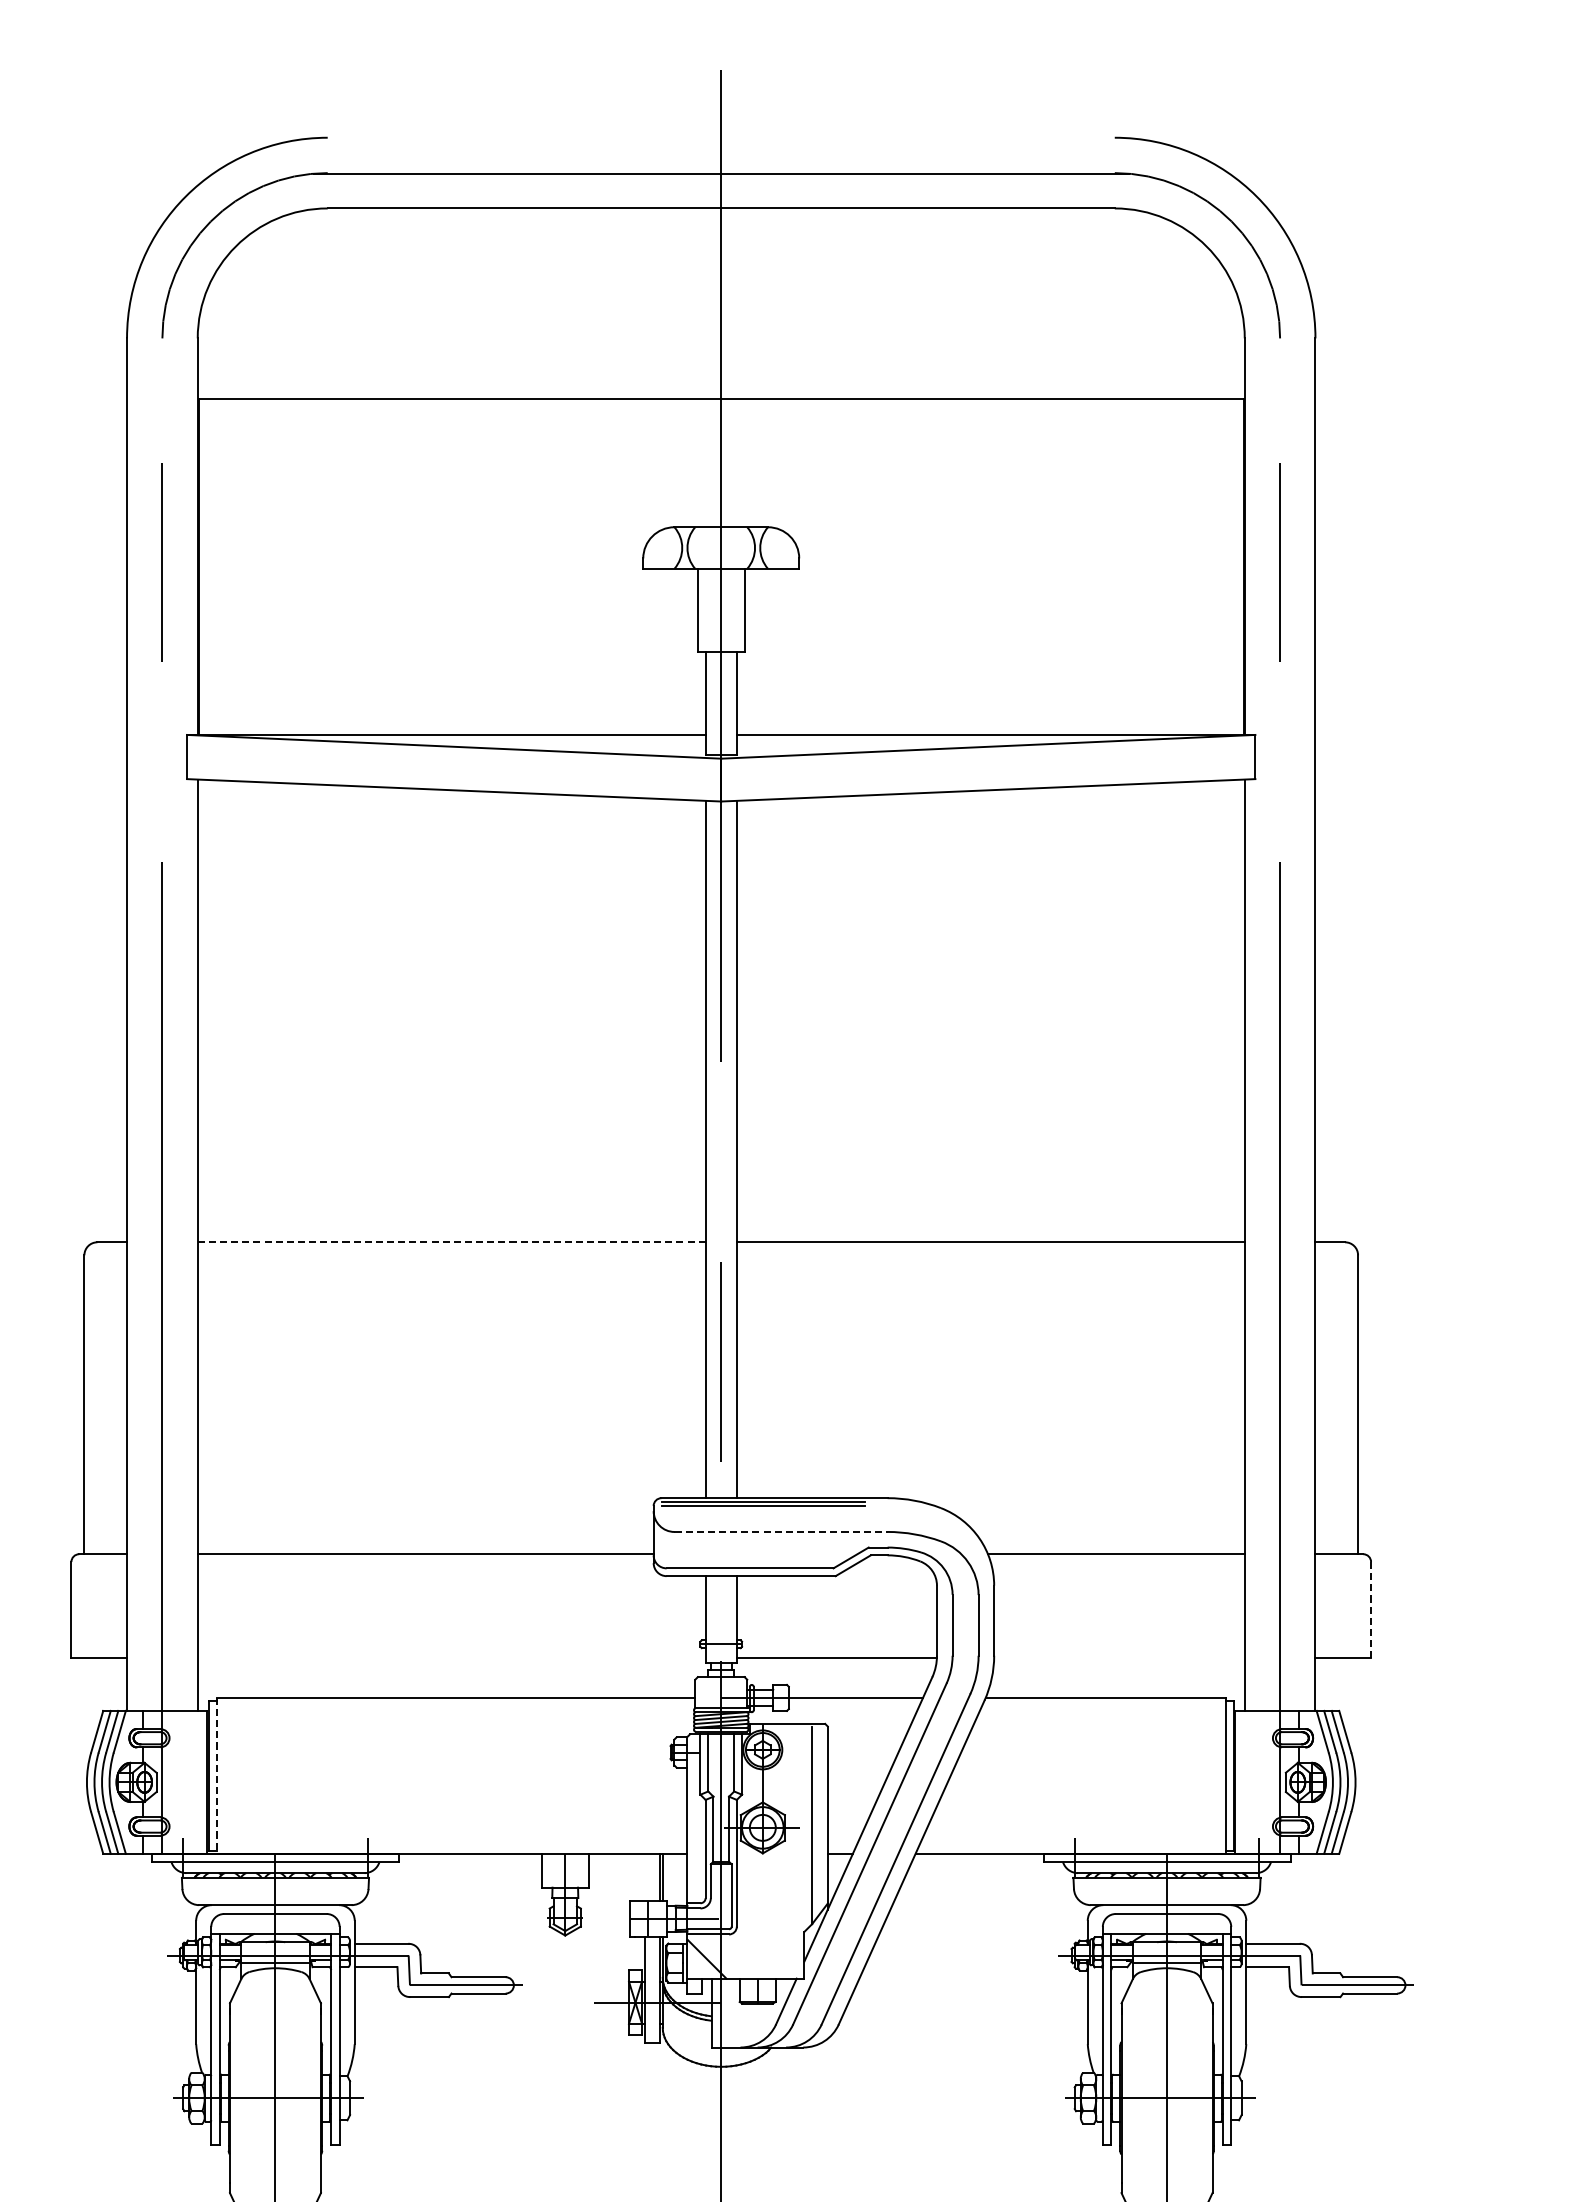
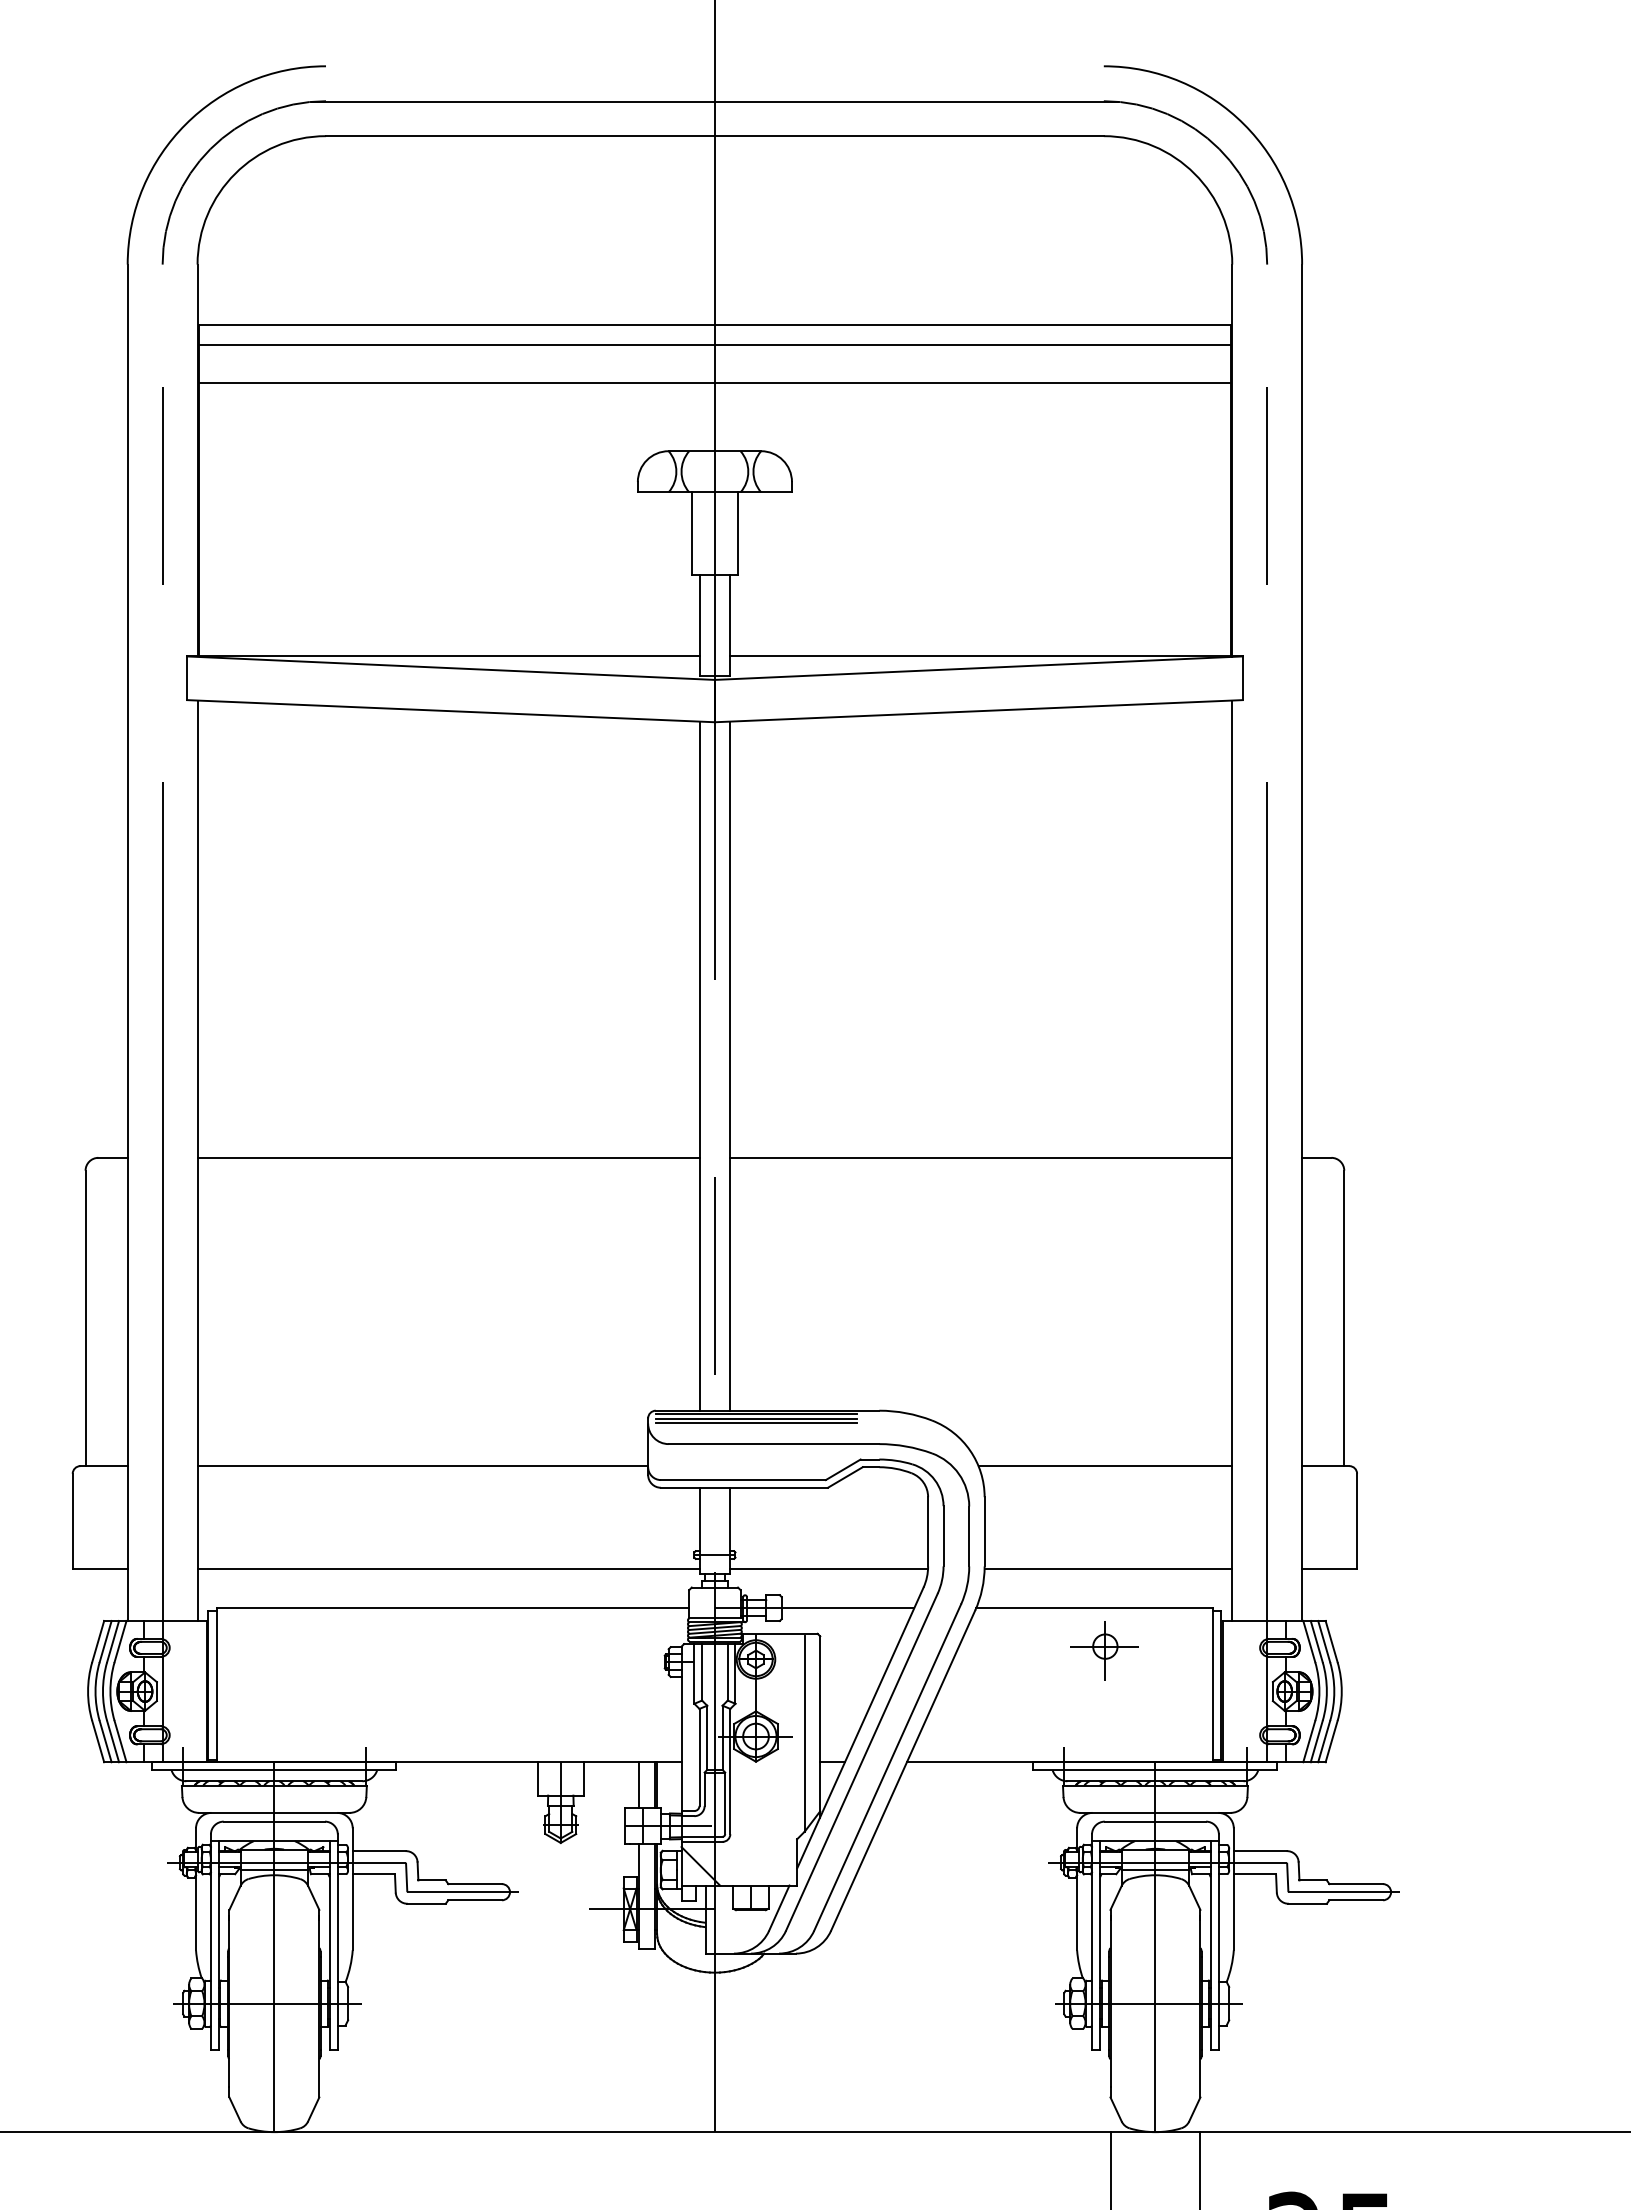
line: (720, 420) -> (714, 345), added
line: (720, 457) -> (714, 382), added
line: (451, 1241) -> (448, 1157), dashed -> solid
line: (763, 1511) -> (756, 1423), added
line: (781, 1532) -> (774, 1444), dashed -> solid
line: (1371, 1610) -> (1357, 1521), dashed -> solid
line: (451, 1657) -> (448, 1568), added
line: (1119, 1657) -> (1108, 1568), added
part: (1115, 1740) -> (1104, 1650), added
line: (216, 1776) -> (216, 1685), dashed -> solid
line: (644, 1877) -> (639, 1785), added

